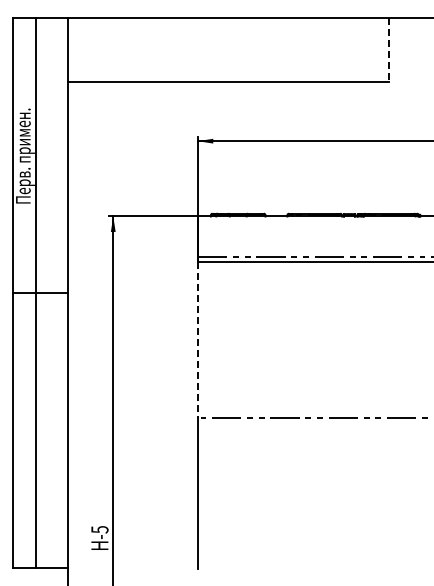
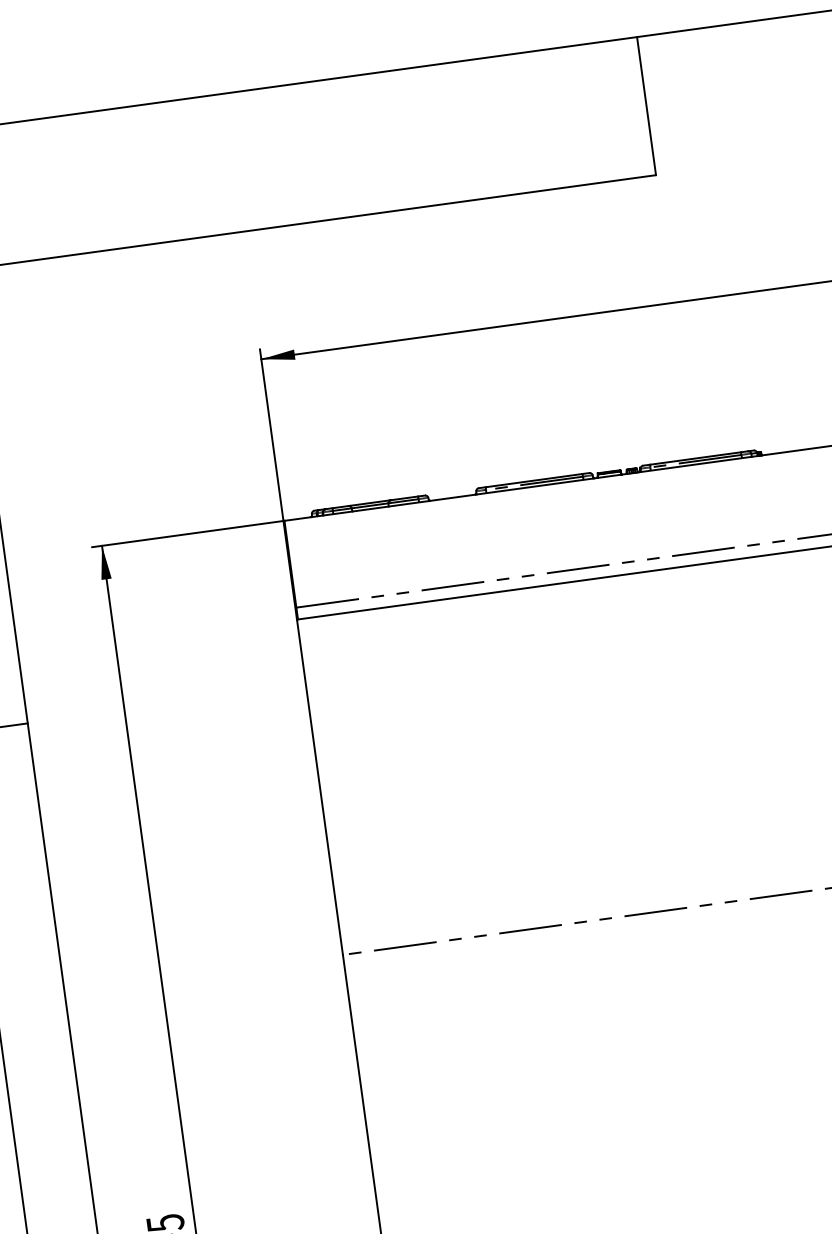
line: (389, 50) -> (646, 107), dashed -> solid
line: (197, 340) -> (319, 787), dashed -> solid

